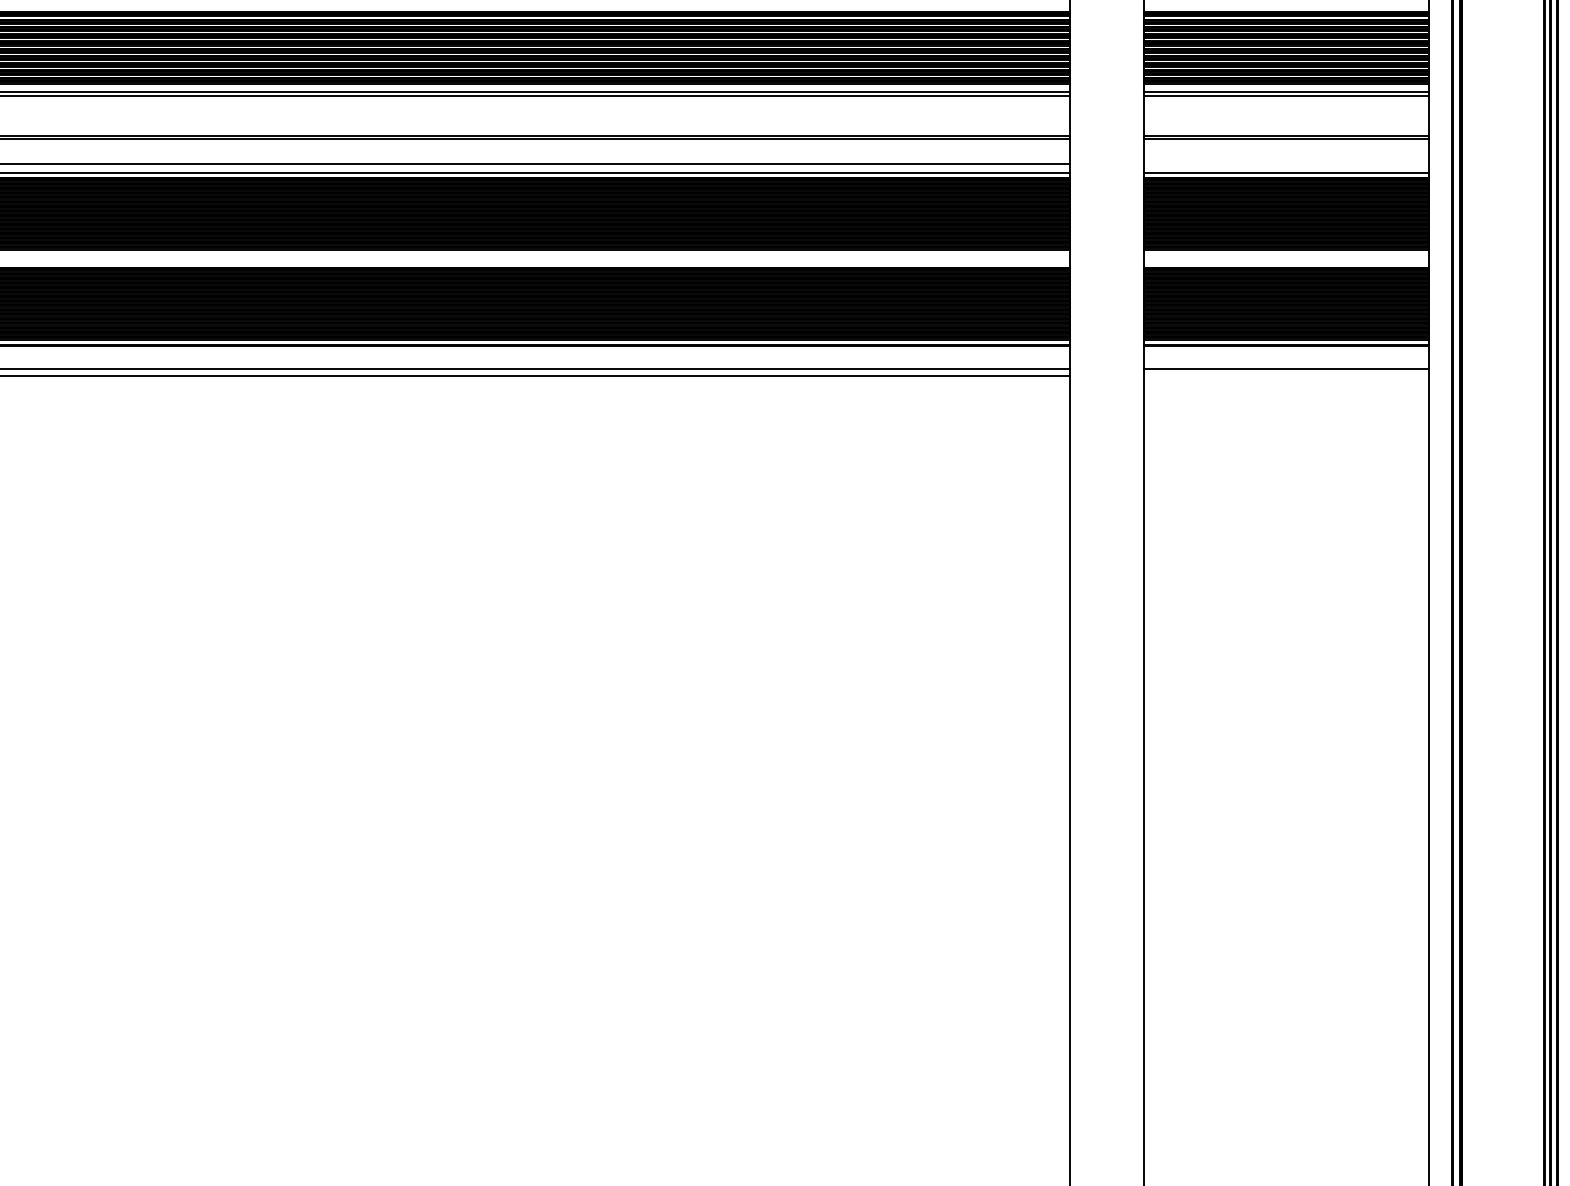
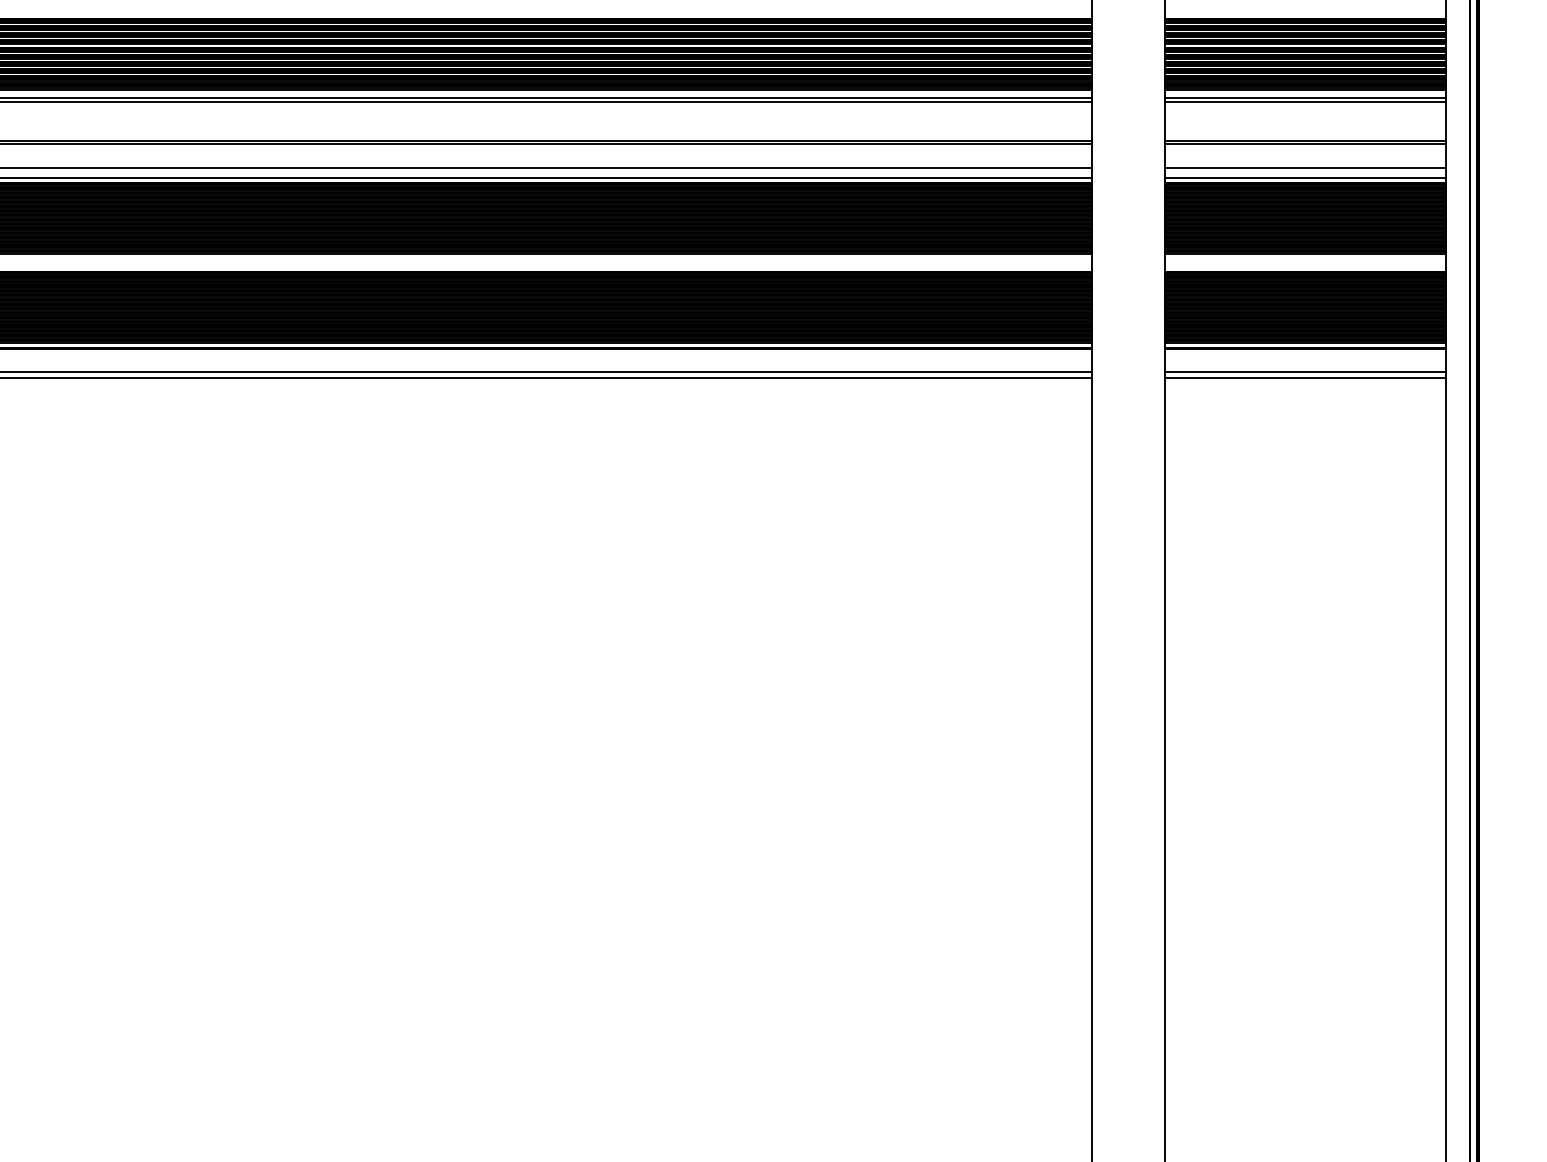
line: (1286, 163) -> (1305, 168), added
line: (1286, 375) -> (1305, 378), added

